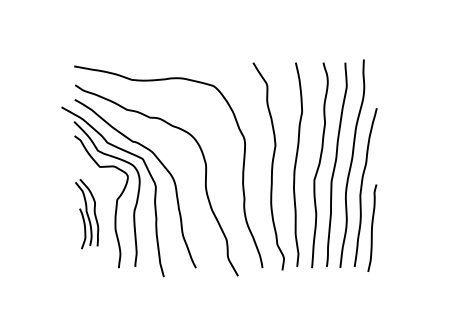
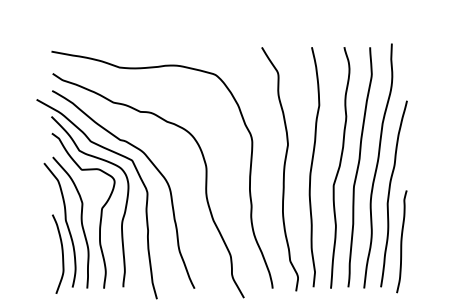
part: (86, 213) -> (65, 224), size x1.67

